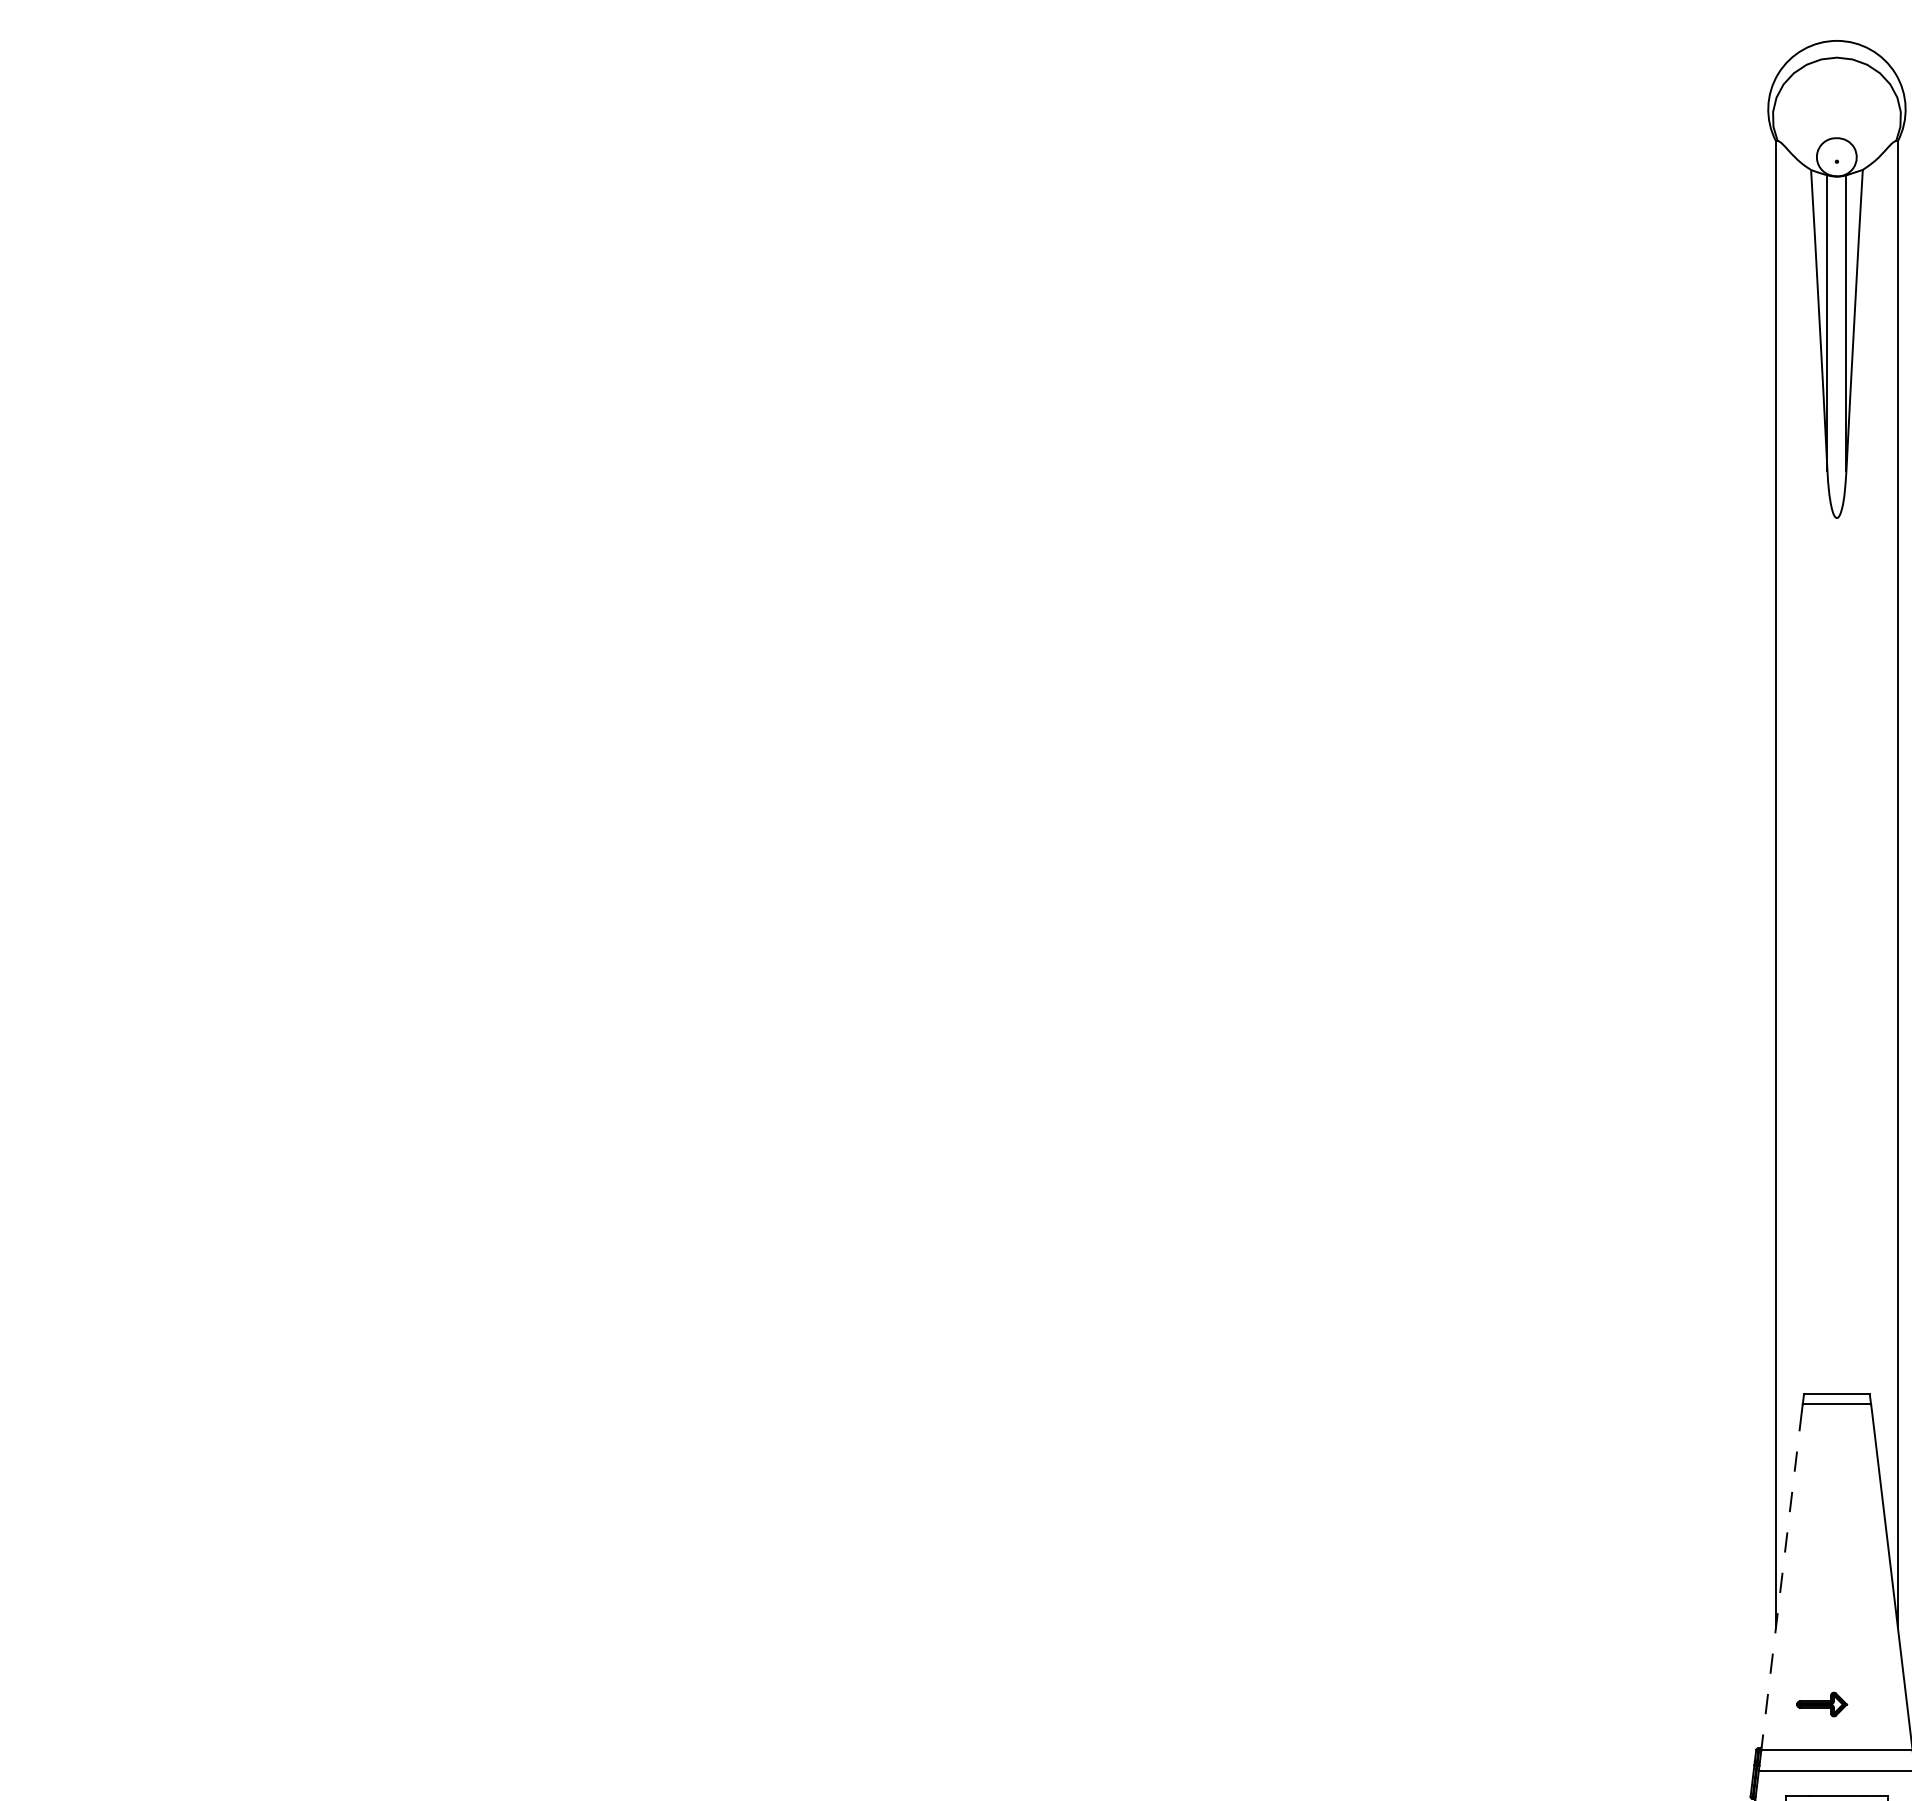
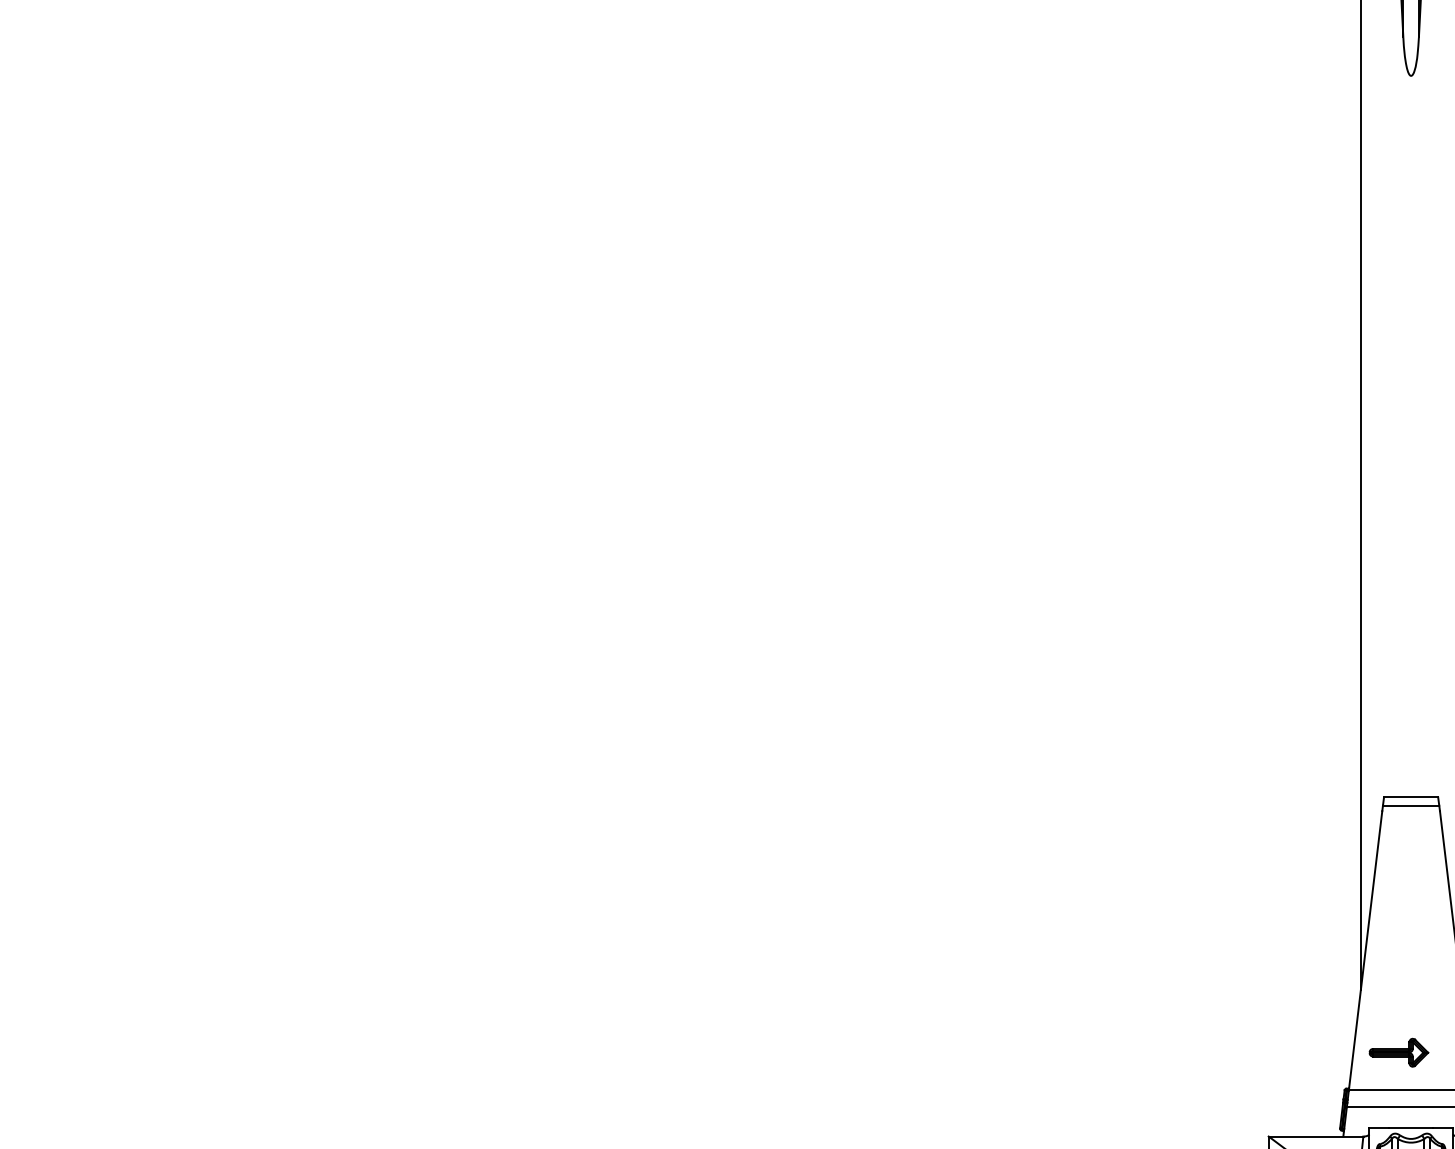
line: (1781, 1580) -> (1365, 950), dashed -> solid
part: (1821, 1704) -> (1398, 1052), size x1.43

